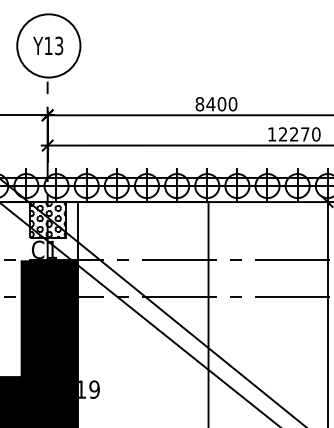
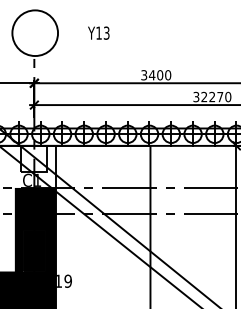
text: (47, 44) -> (98, 32), moved
text: (200, 104) -> (144, 75), 8400 -> 3400
text: (272, 133) -> (196, 96), 12270 -> 32270
hatch: (47, 219) -> (34, 158), removed

